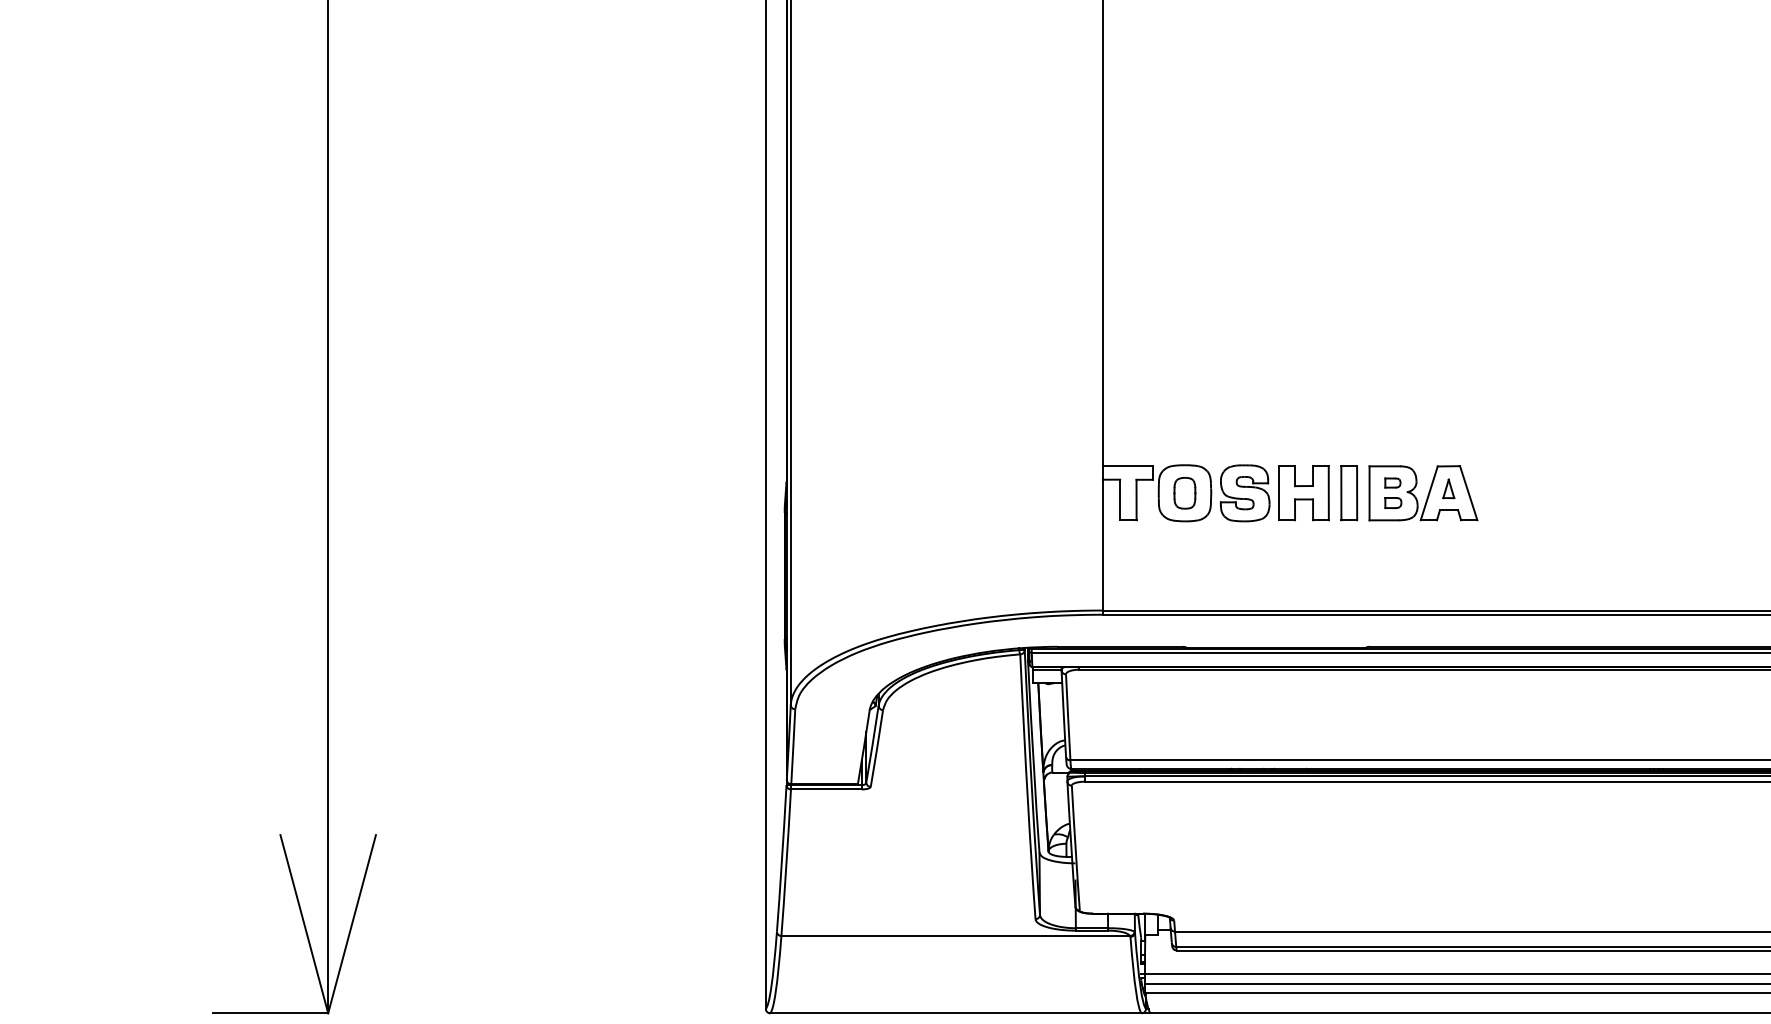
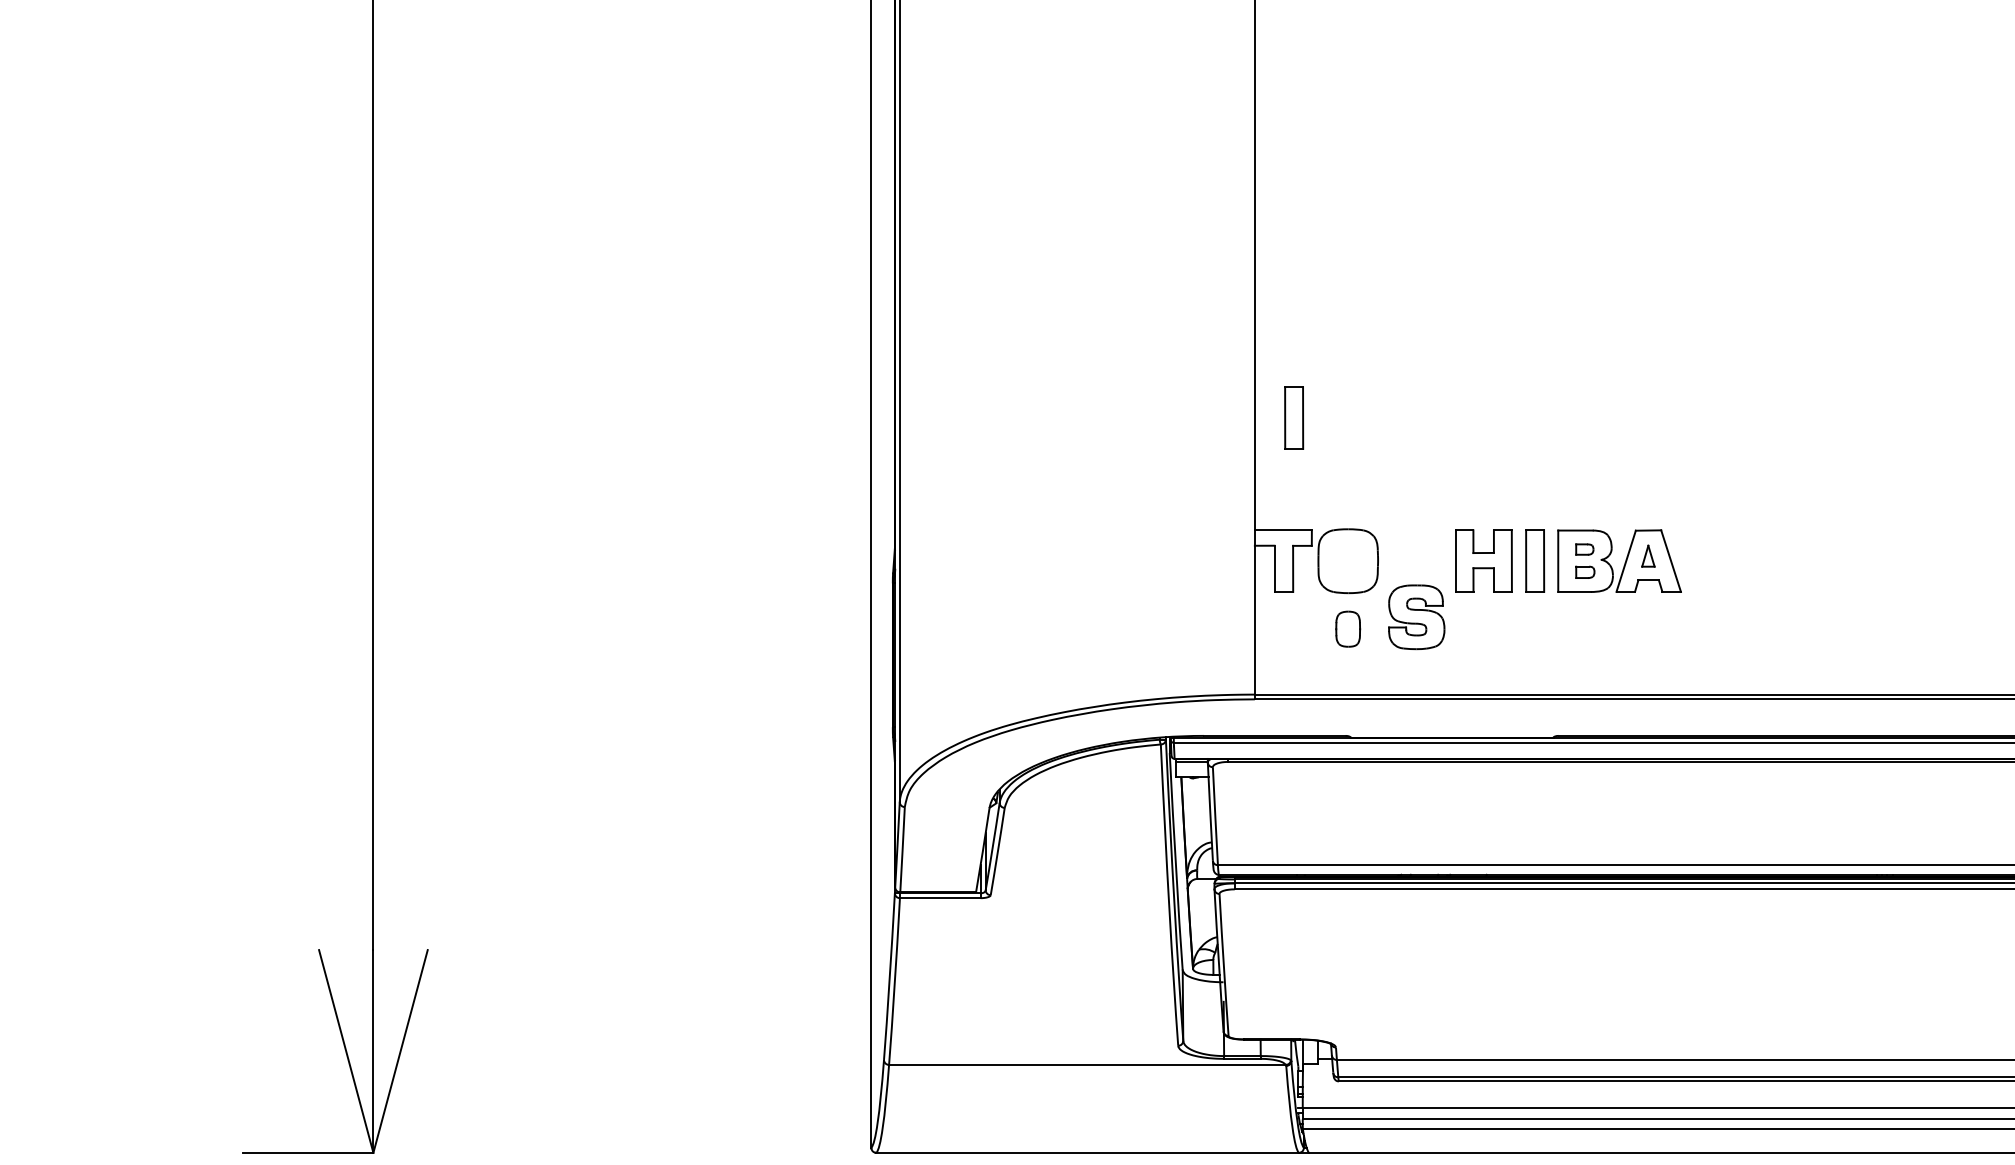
part: (1137, 366) -> (1294, 417), added
part: (1185, 492) -> (1348, 628), moved
part: (1244, 493) -> (1416, 617), moved

